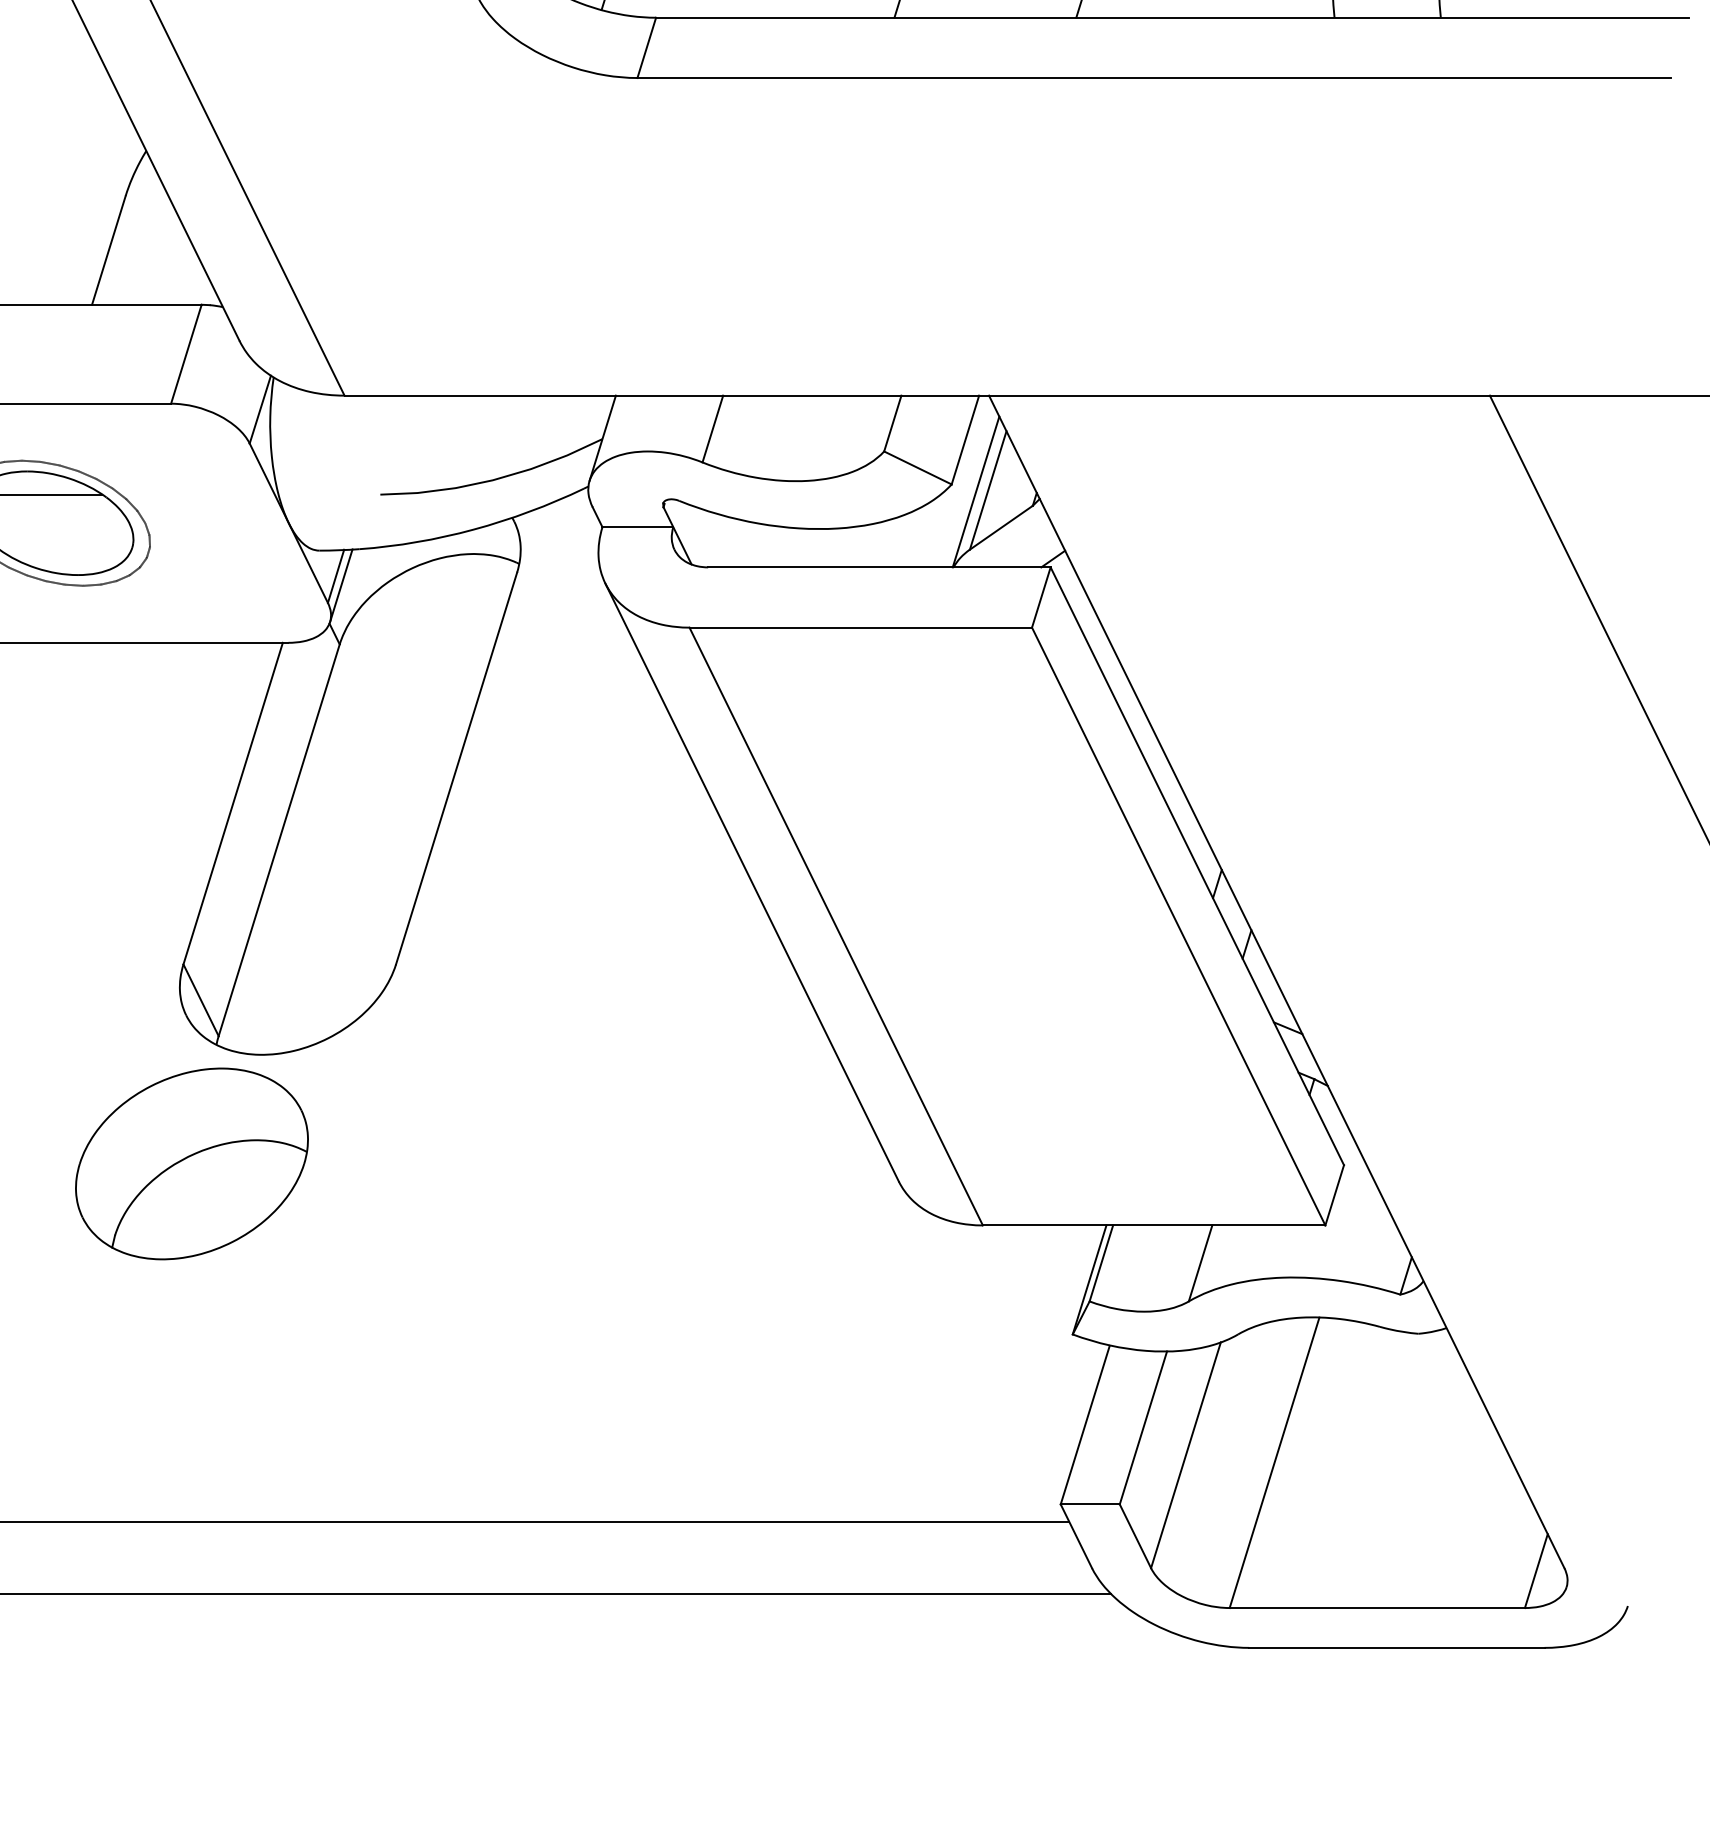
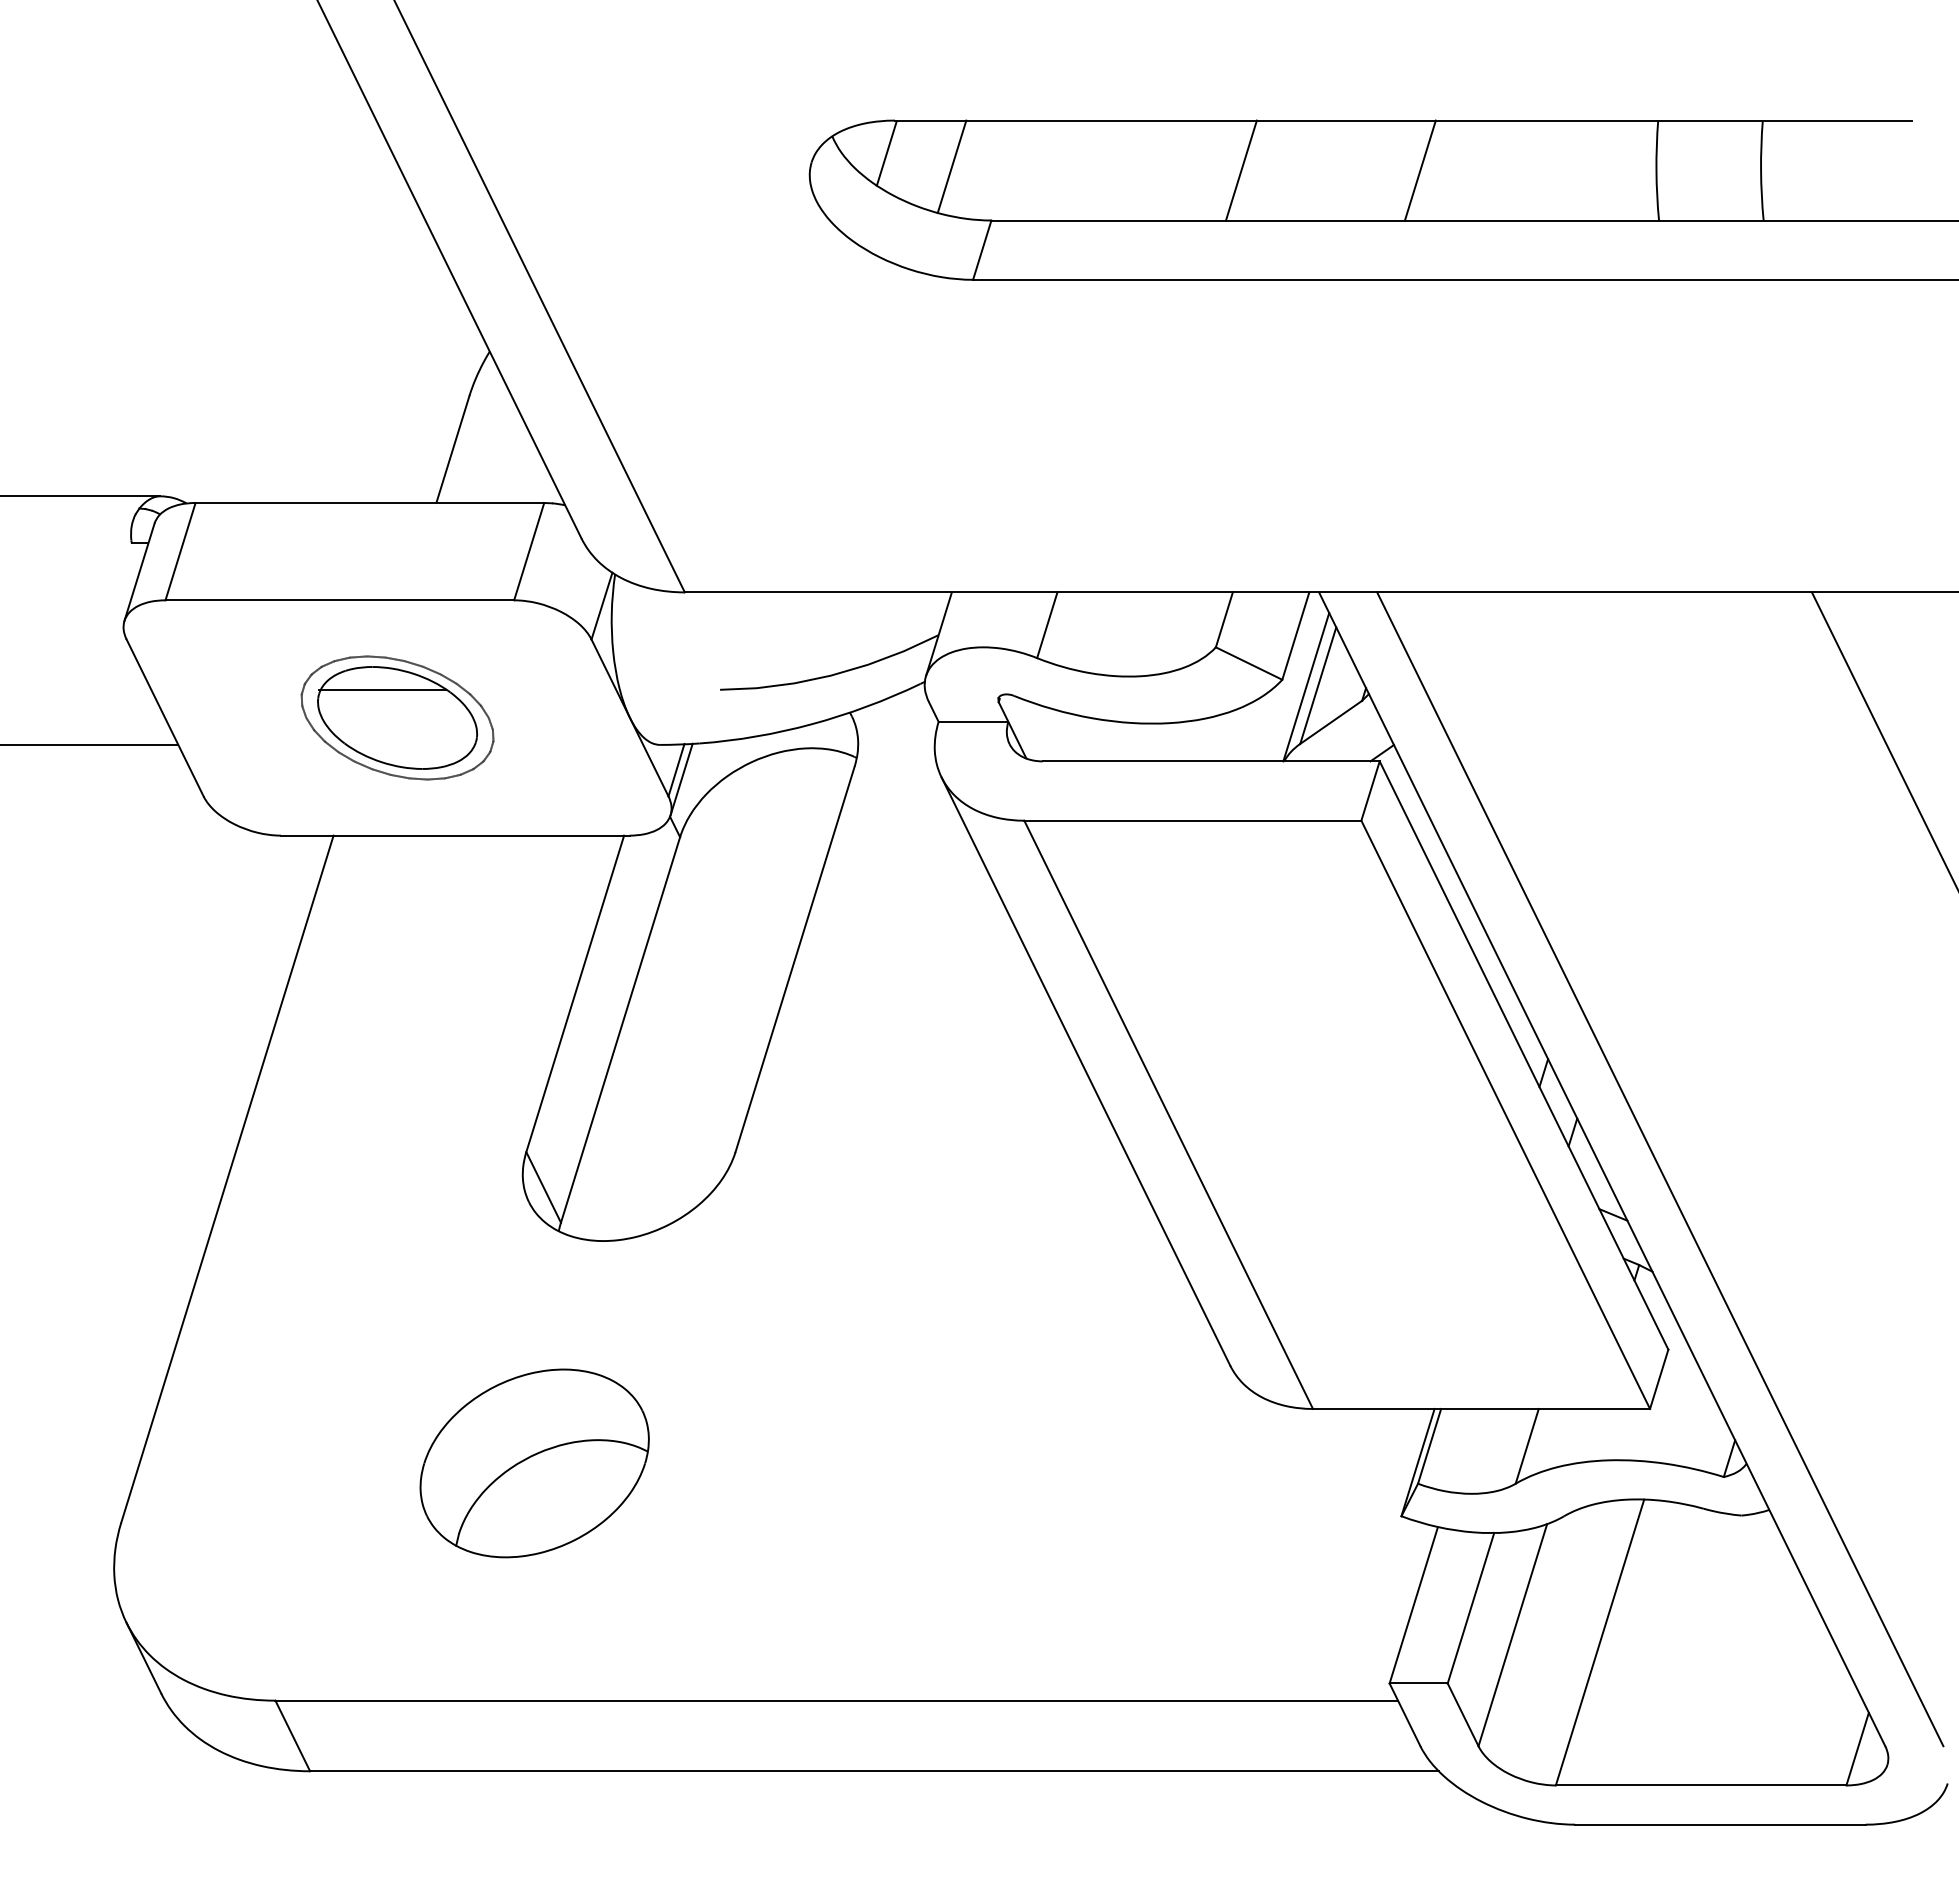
line: (1336, 982) -> (1660, 1169), added
part: (191, 1164) -> (534, 1463), moved

